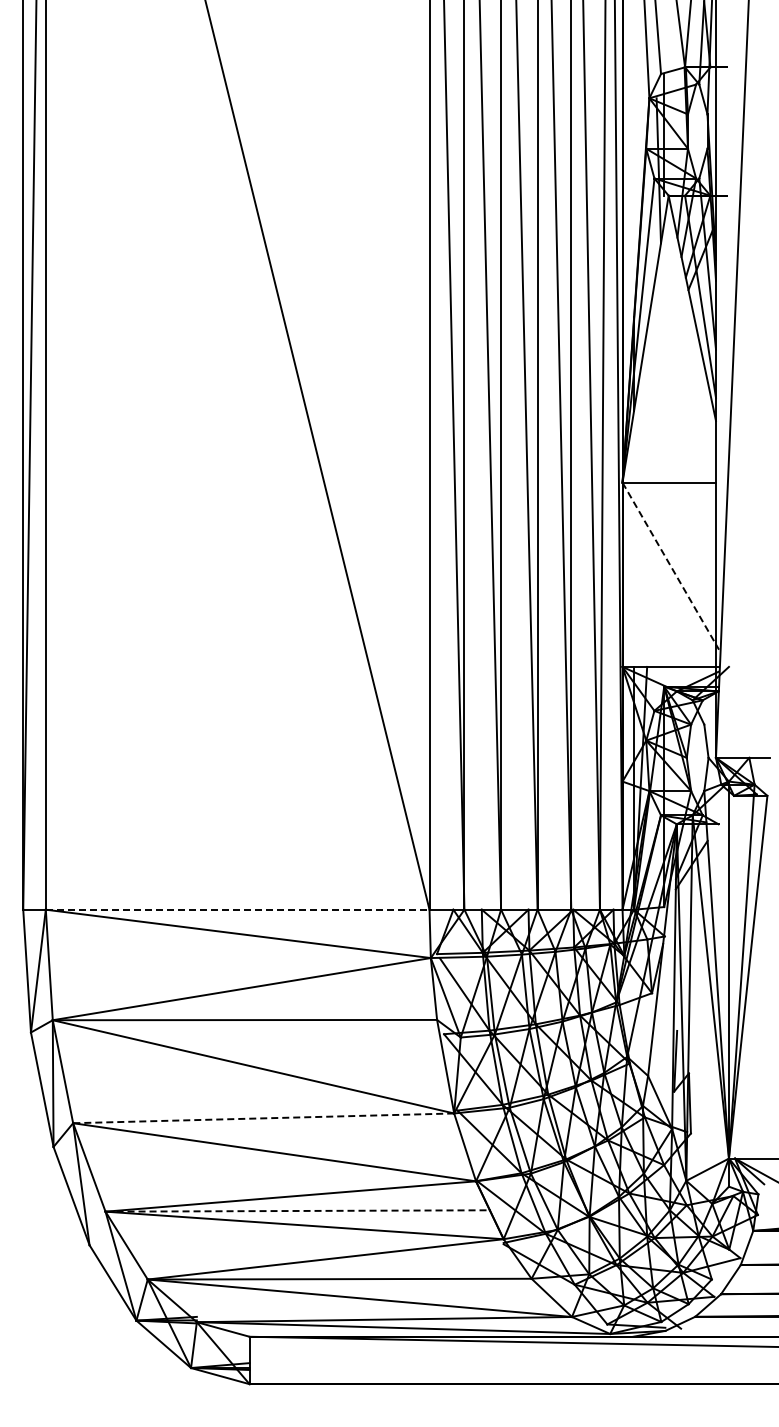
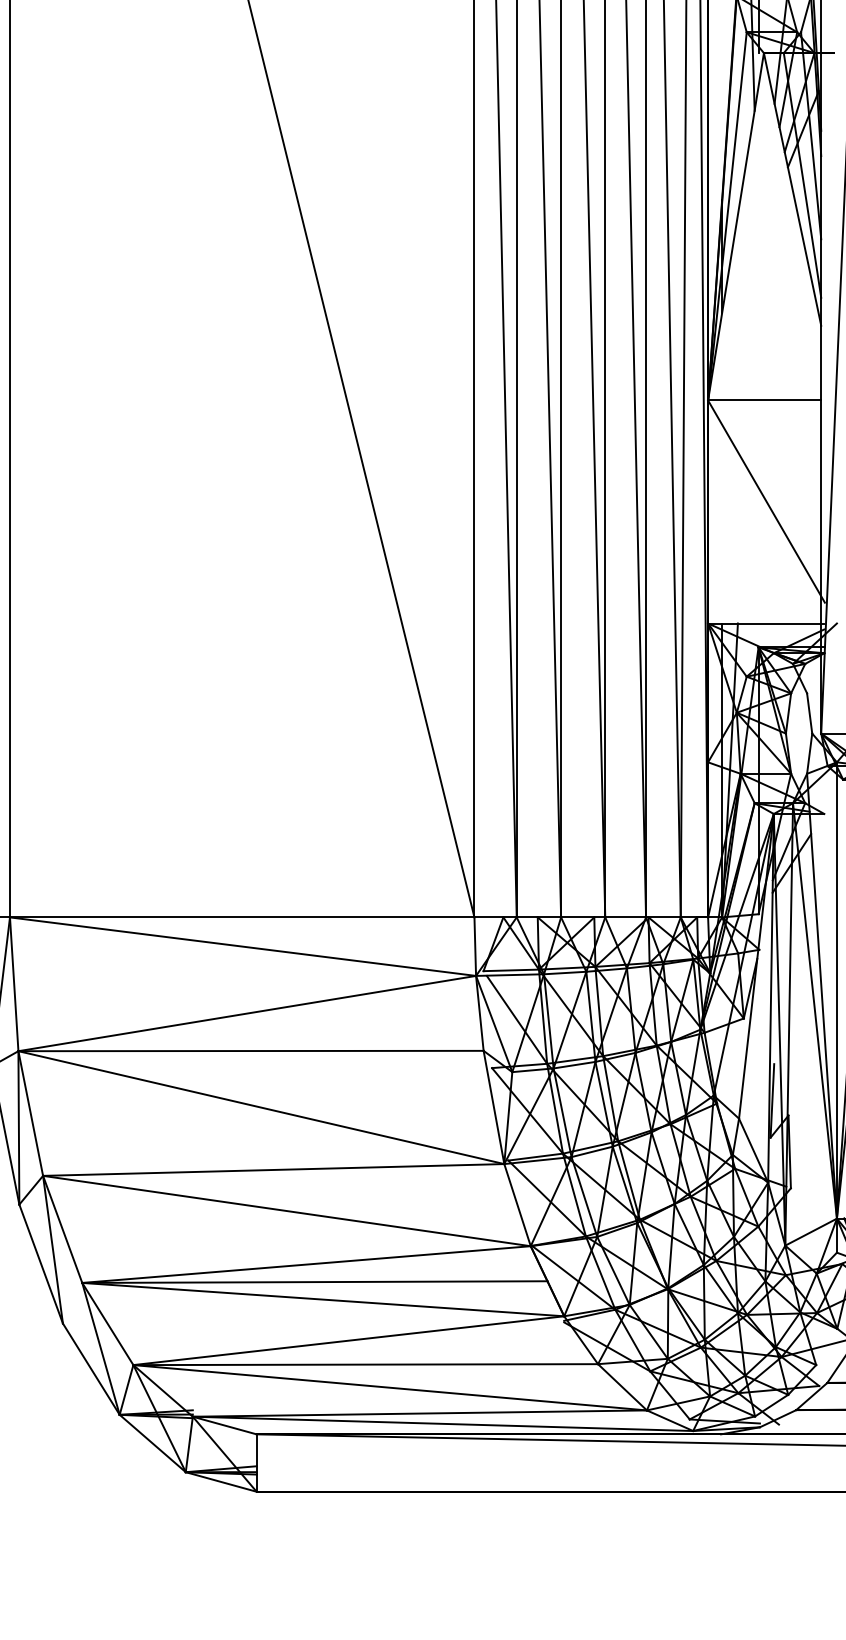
line: (671, 566) -> (767, 501), dashed -> solid
line: (237, 909) -> (242, 917), dashed -> solid
line: (263, 1118) -> (273, 1170), dashed -> solid
line: (298, 1210) -> (315, 1281), dashed -> solid

